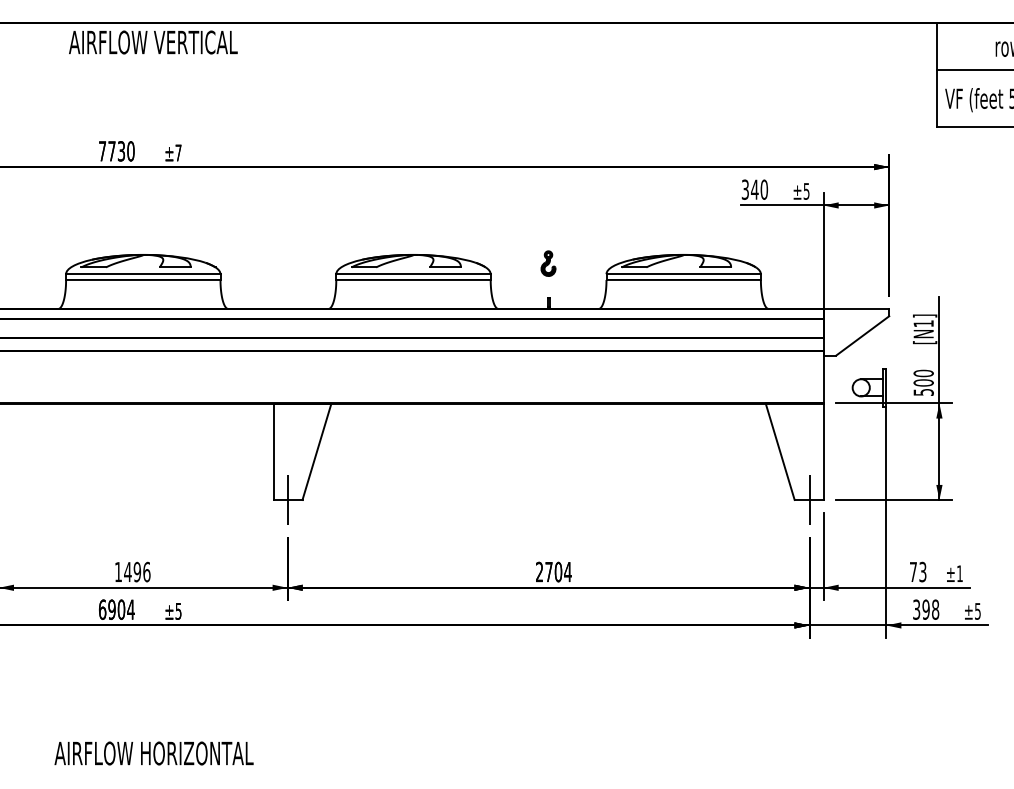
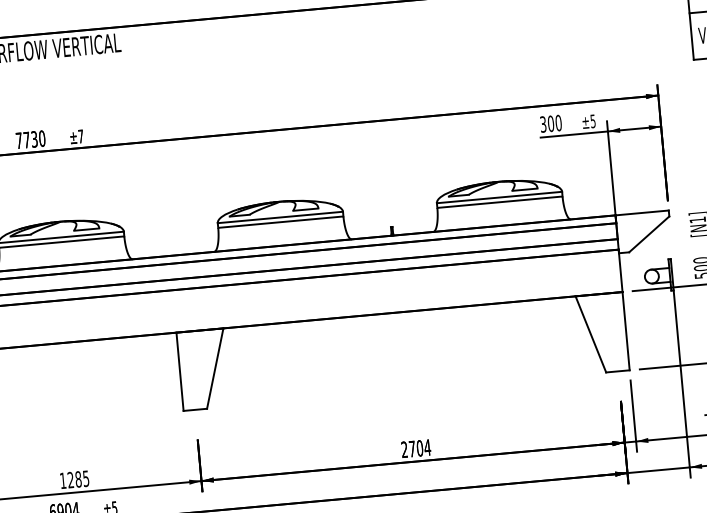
text: (754, 189) -> (550, 123), 340 -> 300
part: (548, 263) -> (389, 198), removed
line: (287, 499) -> (194, 409), removed
line: (809, 499) -> (618, 370), removed
text: (137, 571) -> (78, 478), 1496 -> 1285

